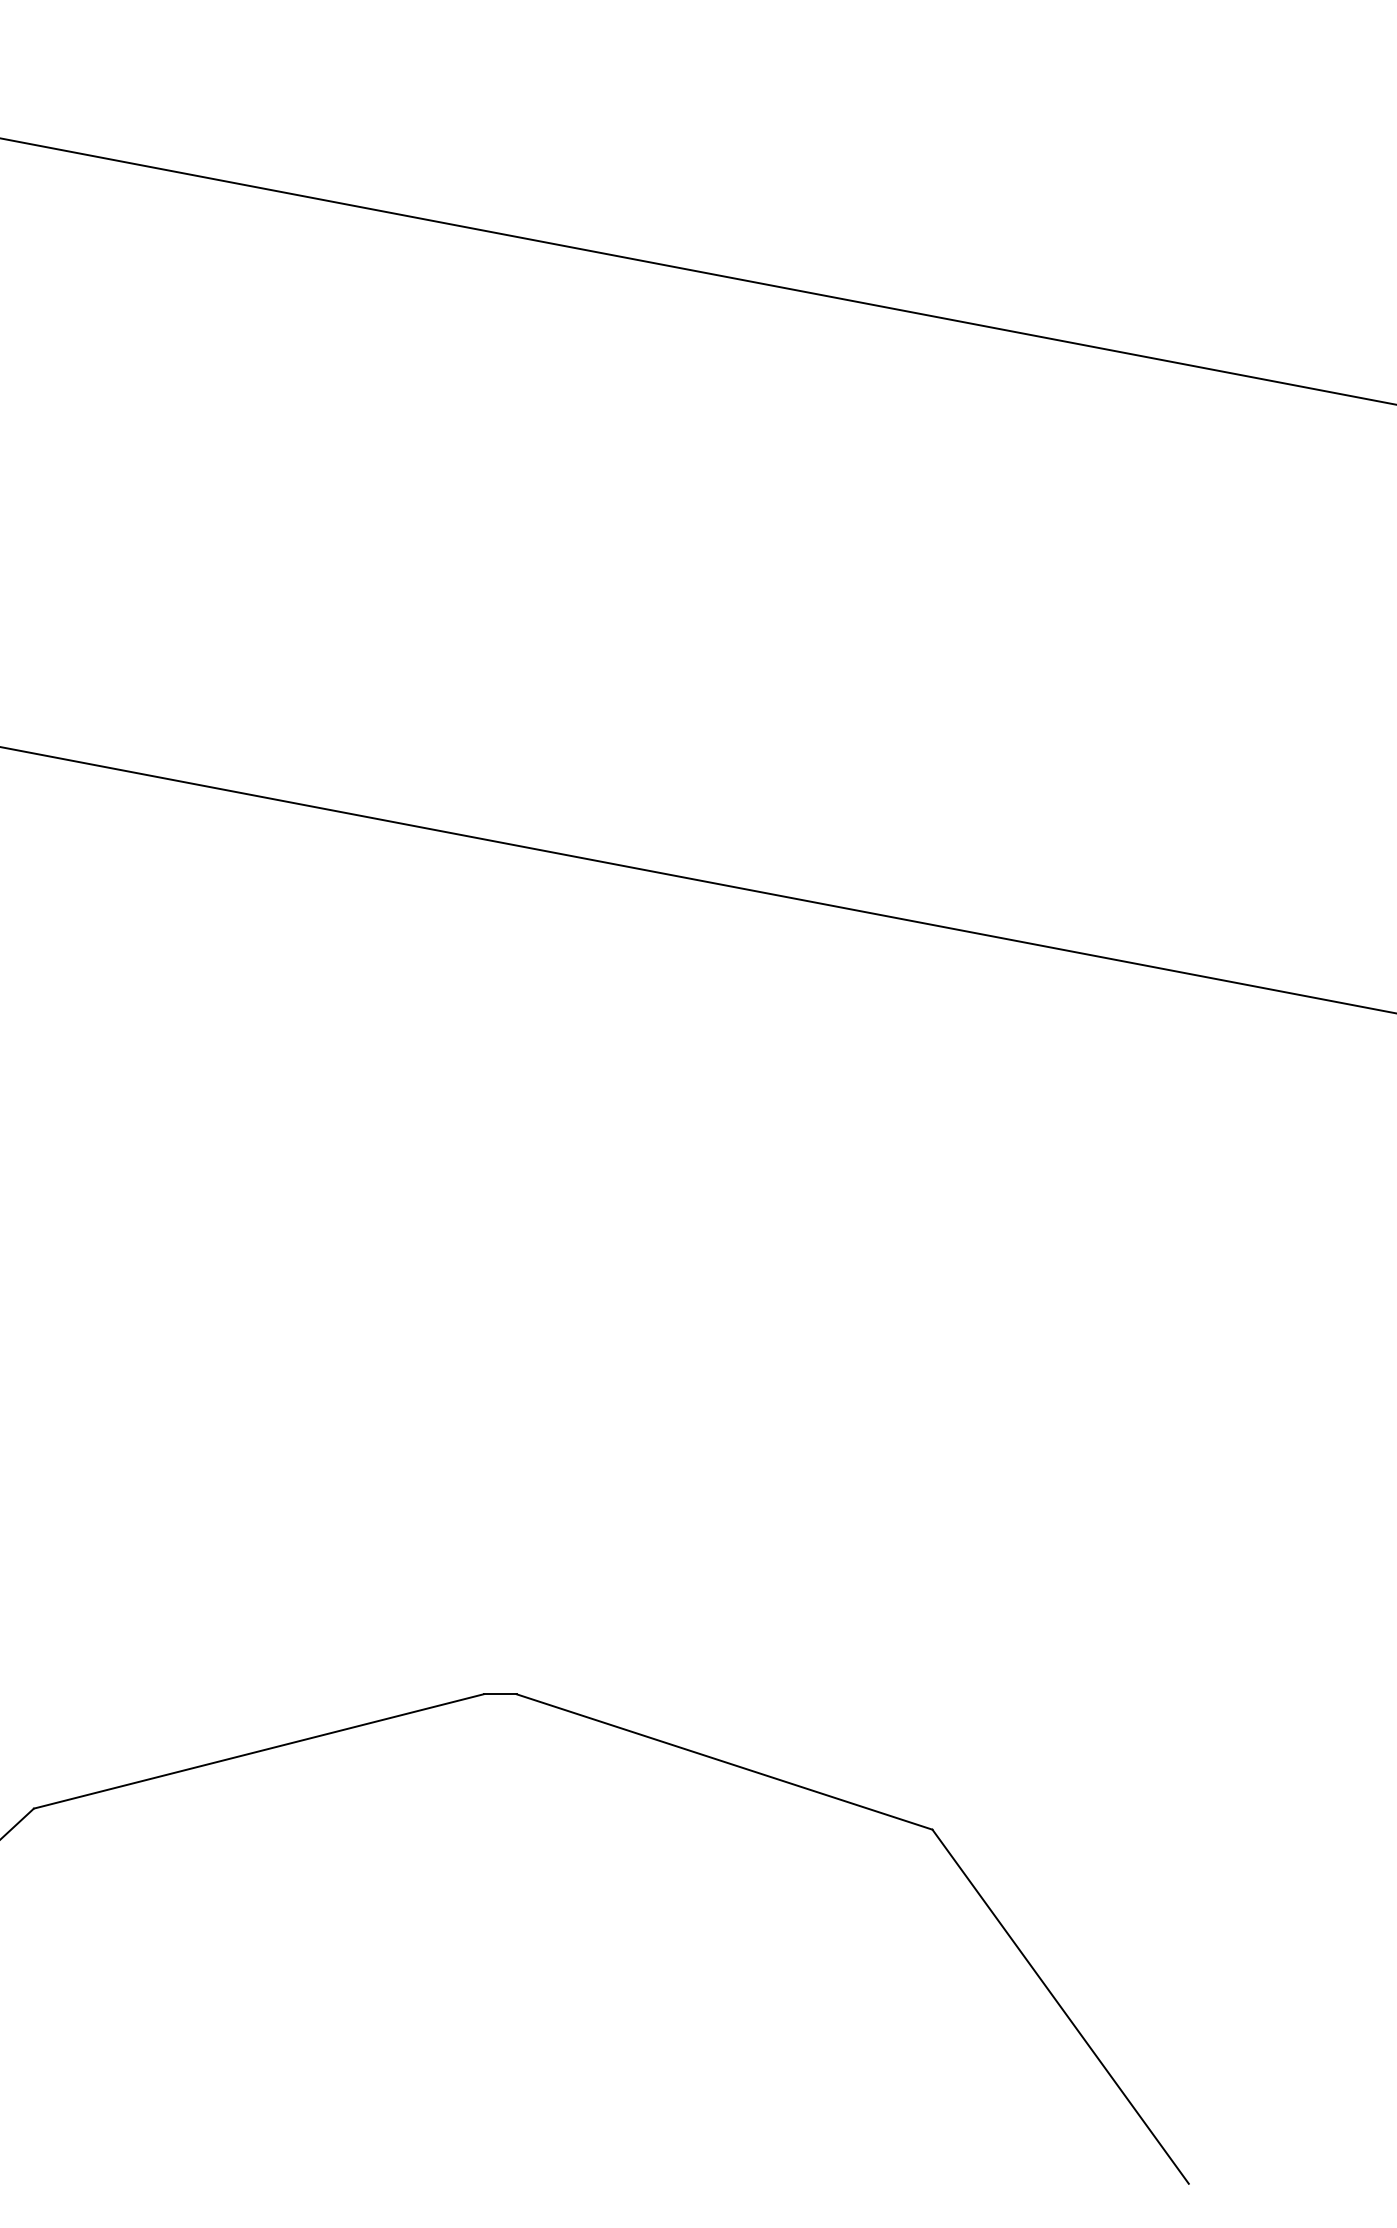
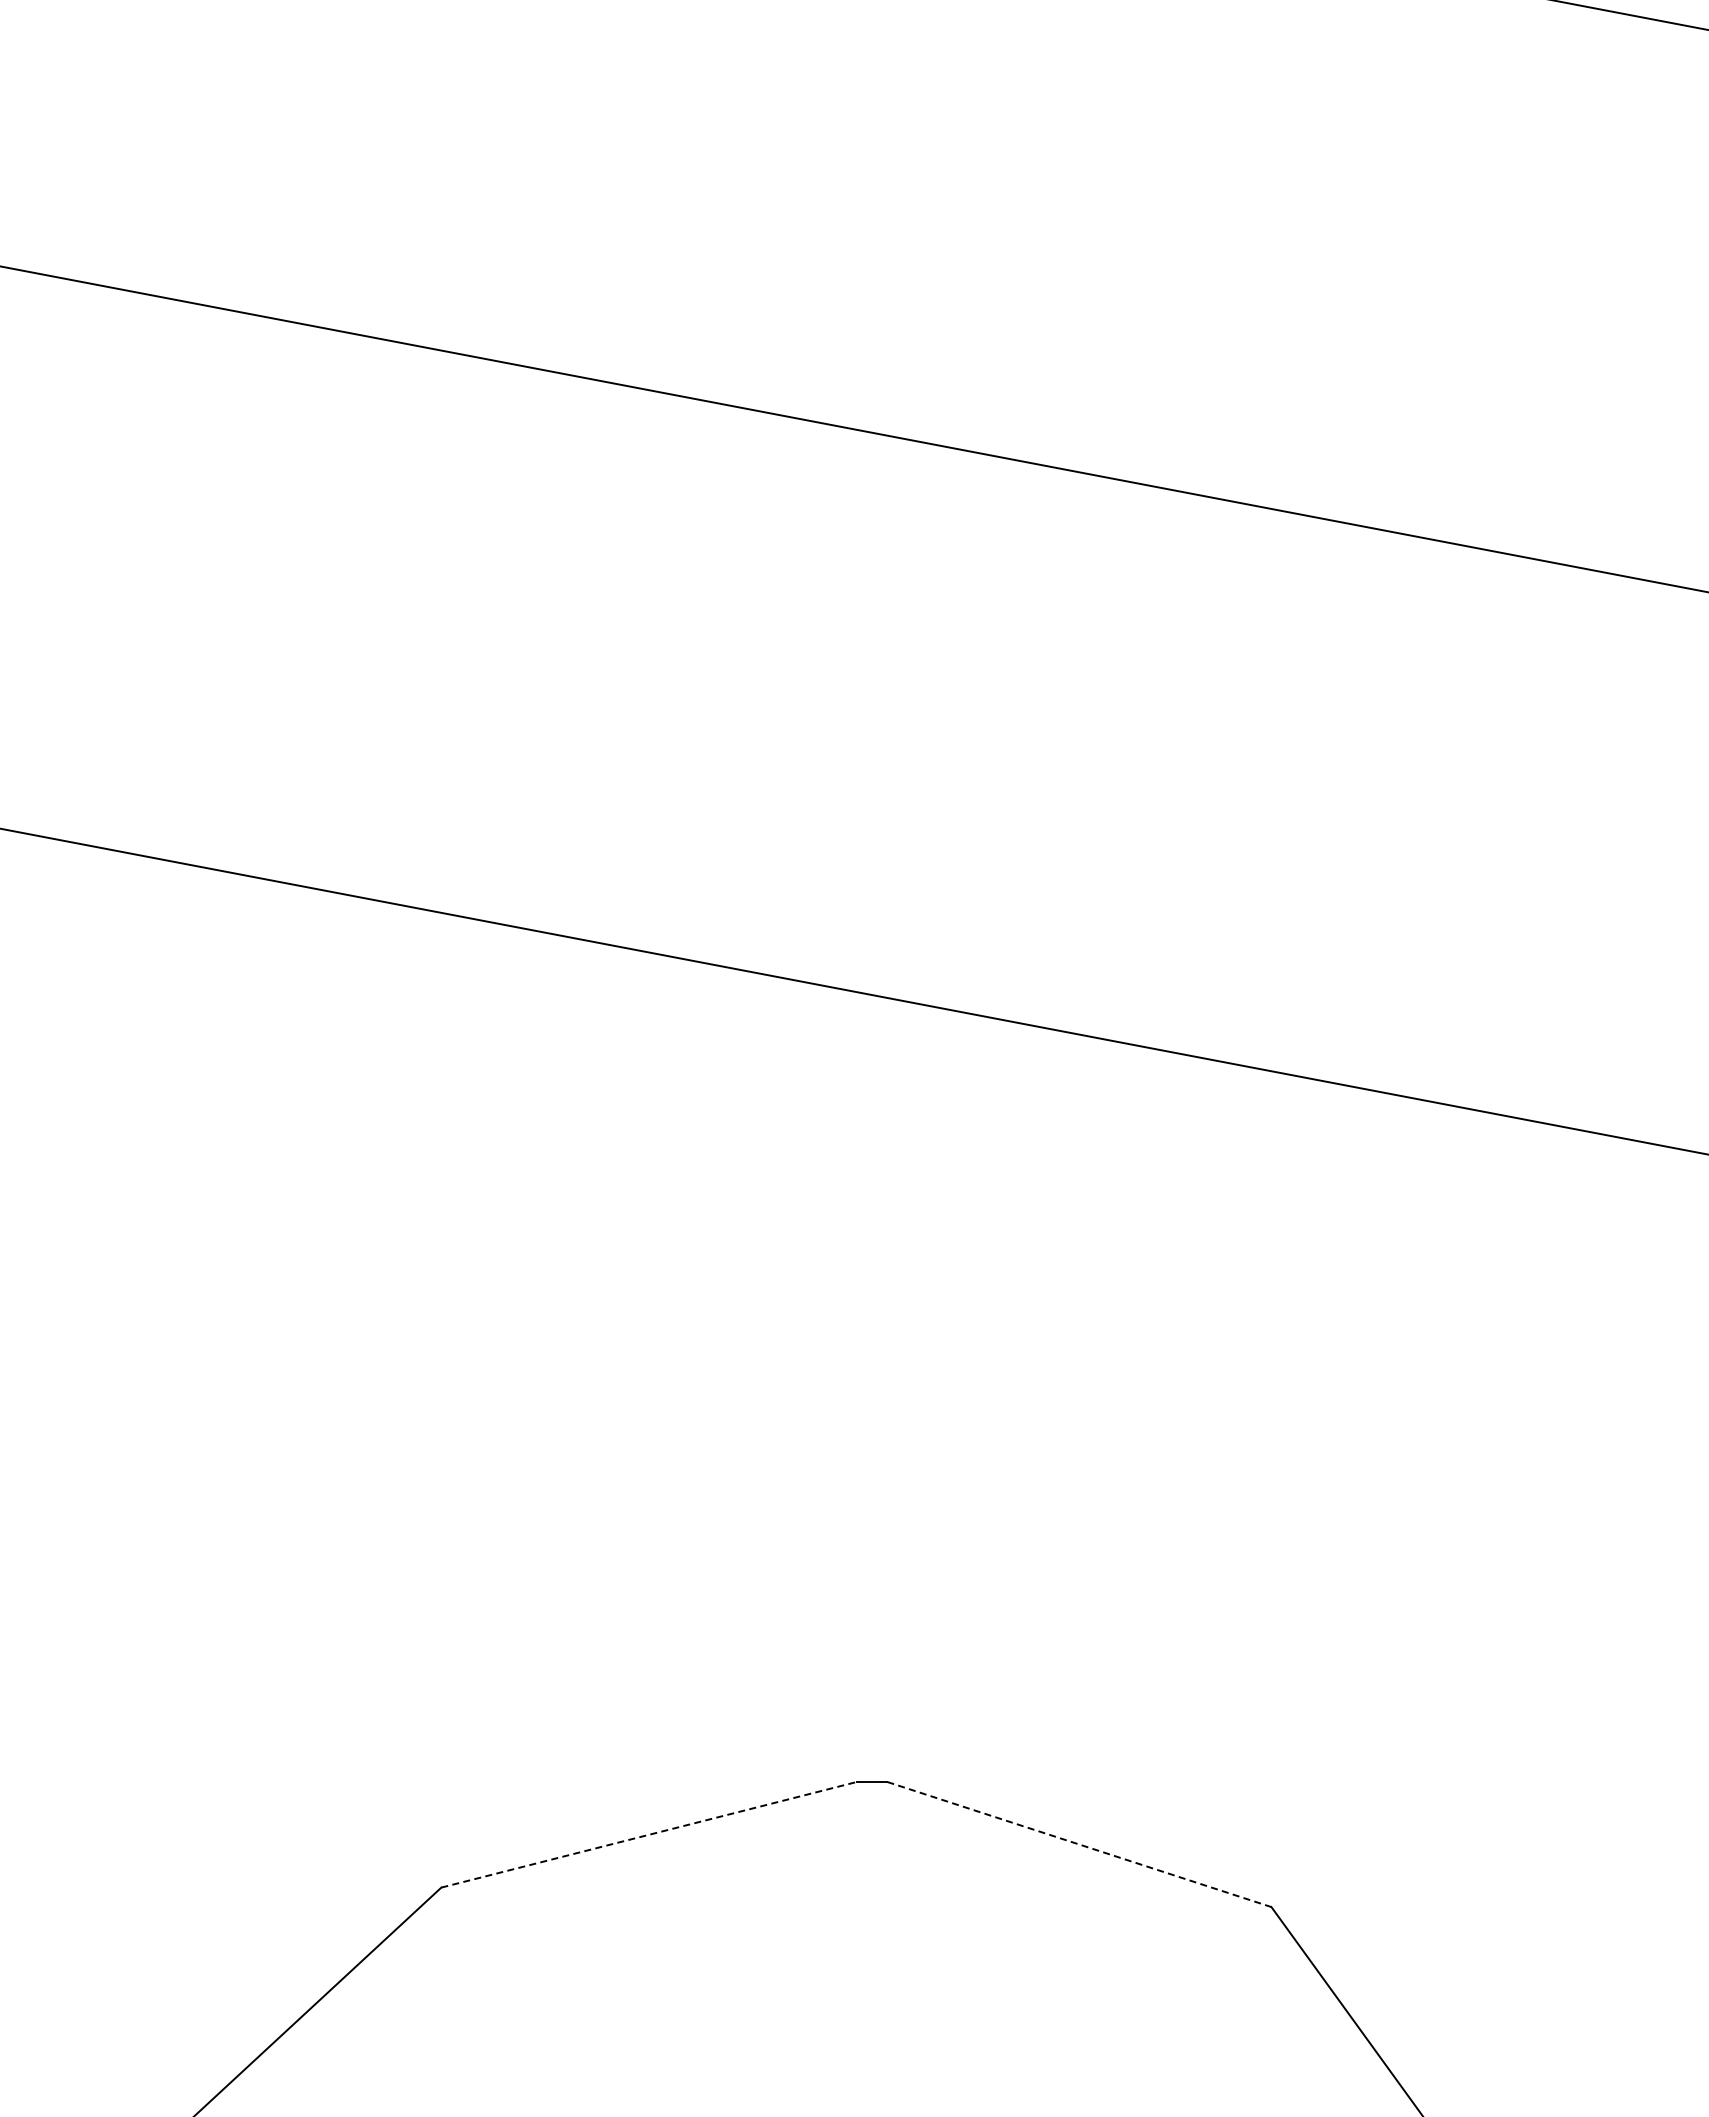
line: (259, 1751) -> (649, 1834), solid -> dashed
line: (724, 1761) -> (1079, 1844), solid -> dashed

